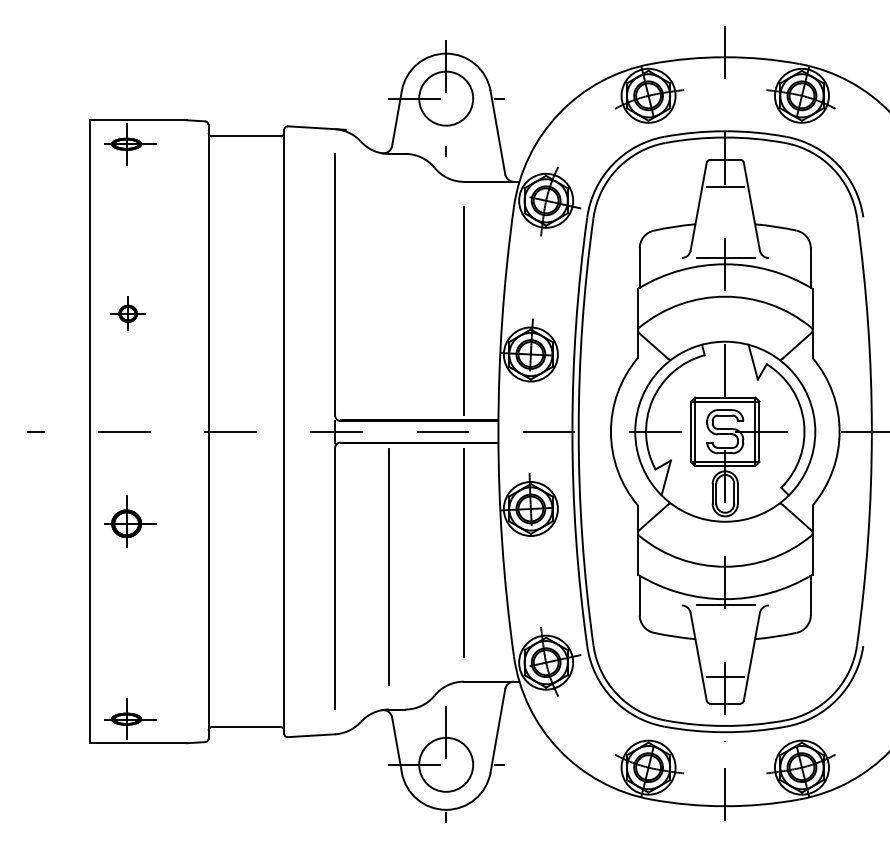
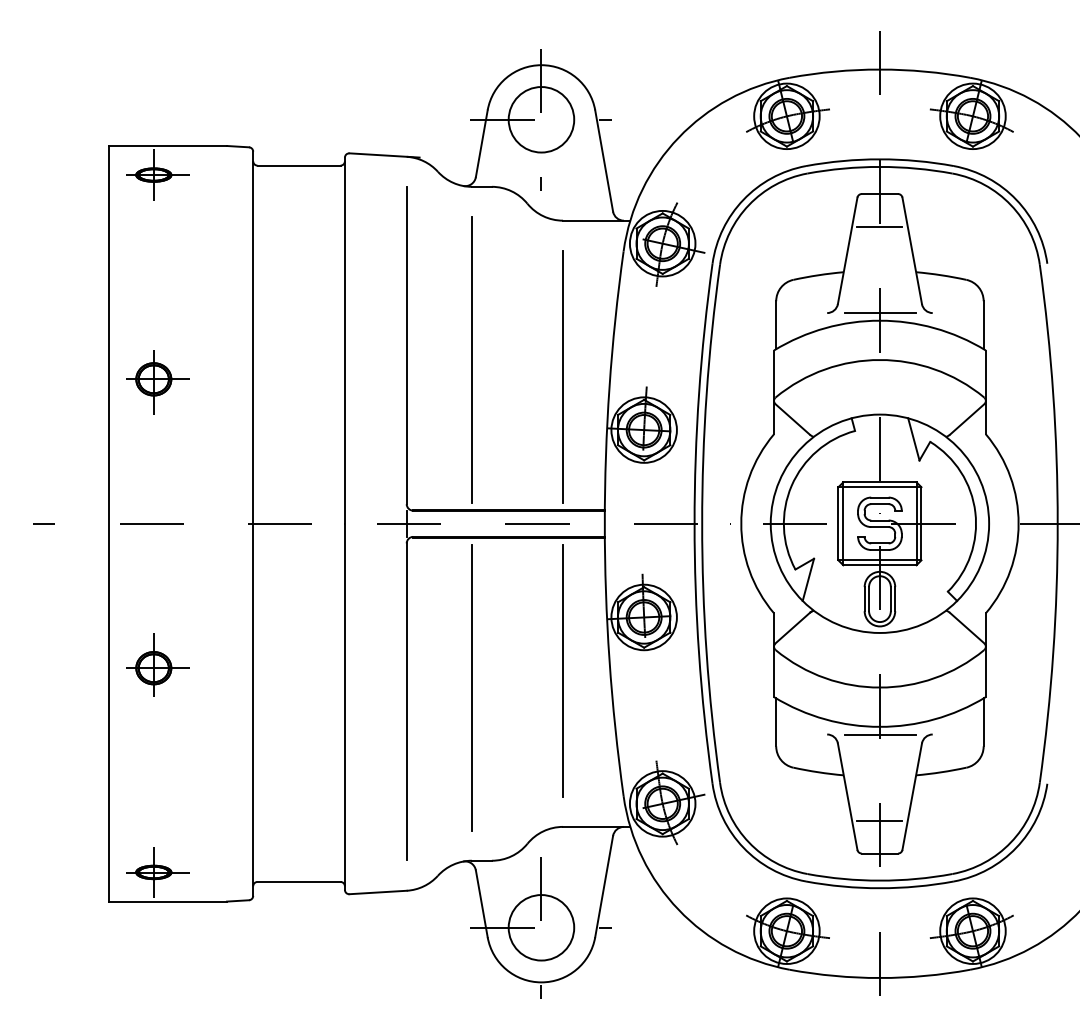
line: (388, 296) -> (471, 359), added
part: (130, 315) -> (158, 382), size x1.67
part: (130, 521) -> (158, 665), moved

